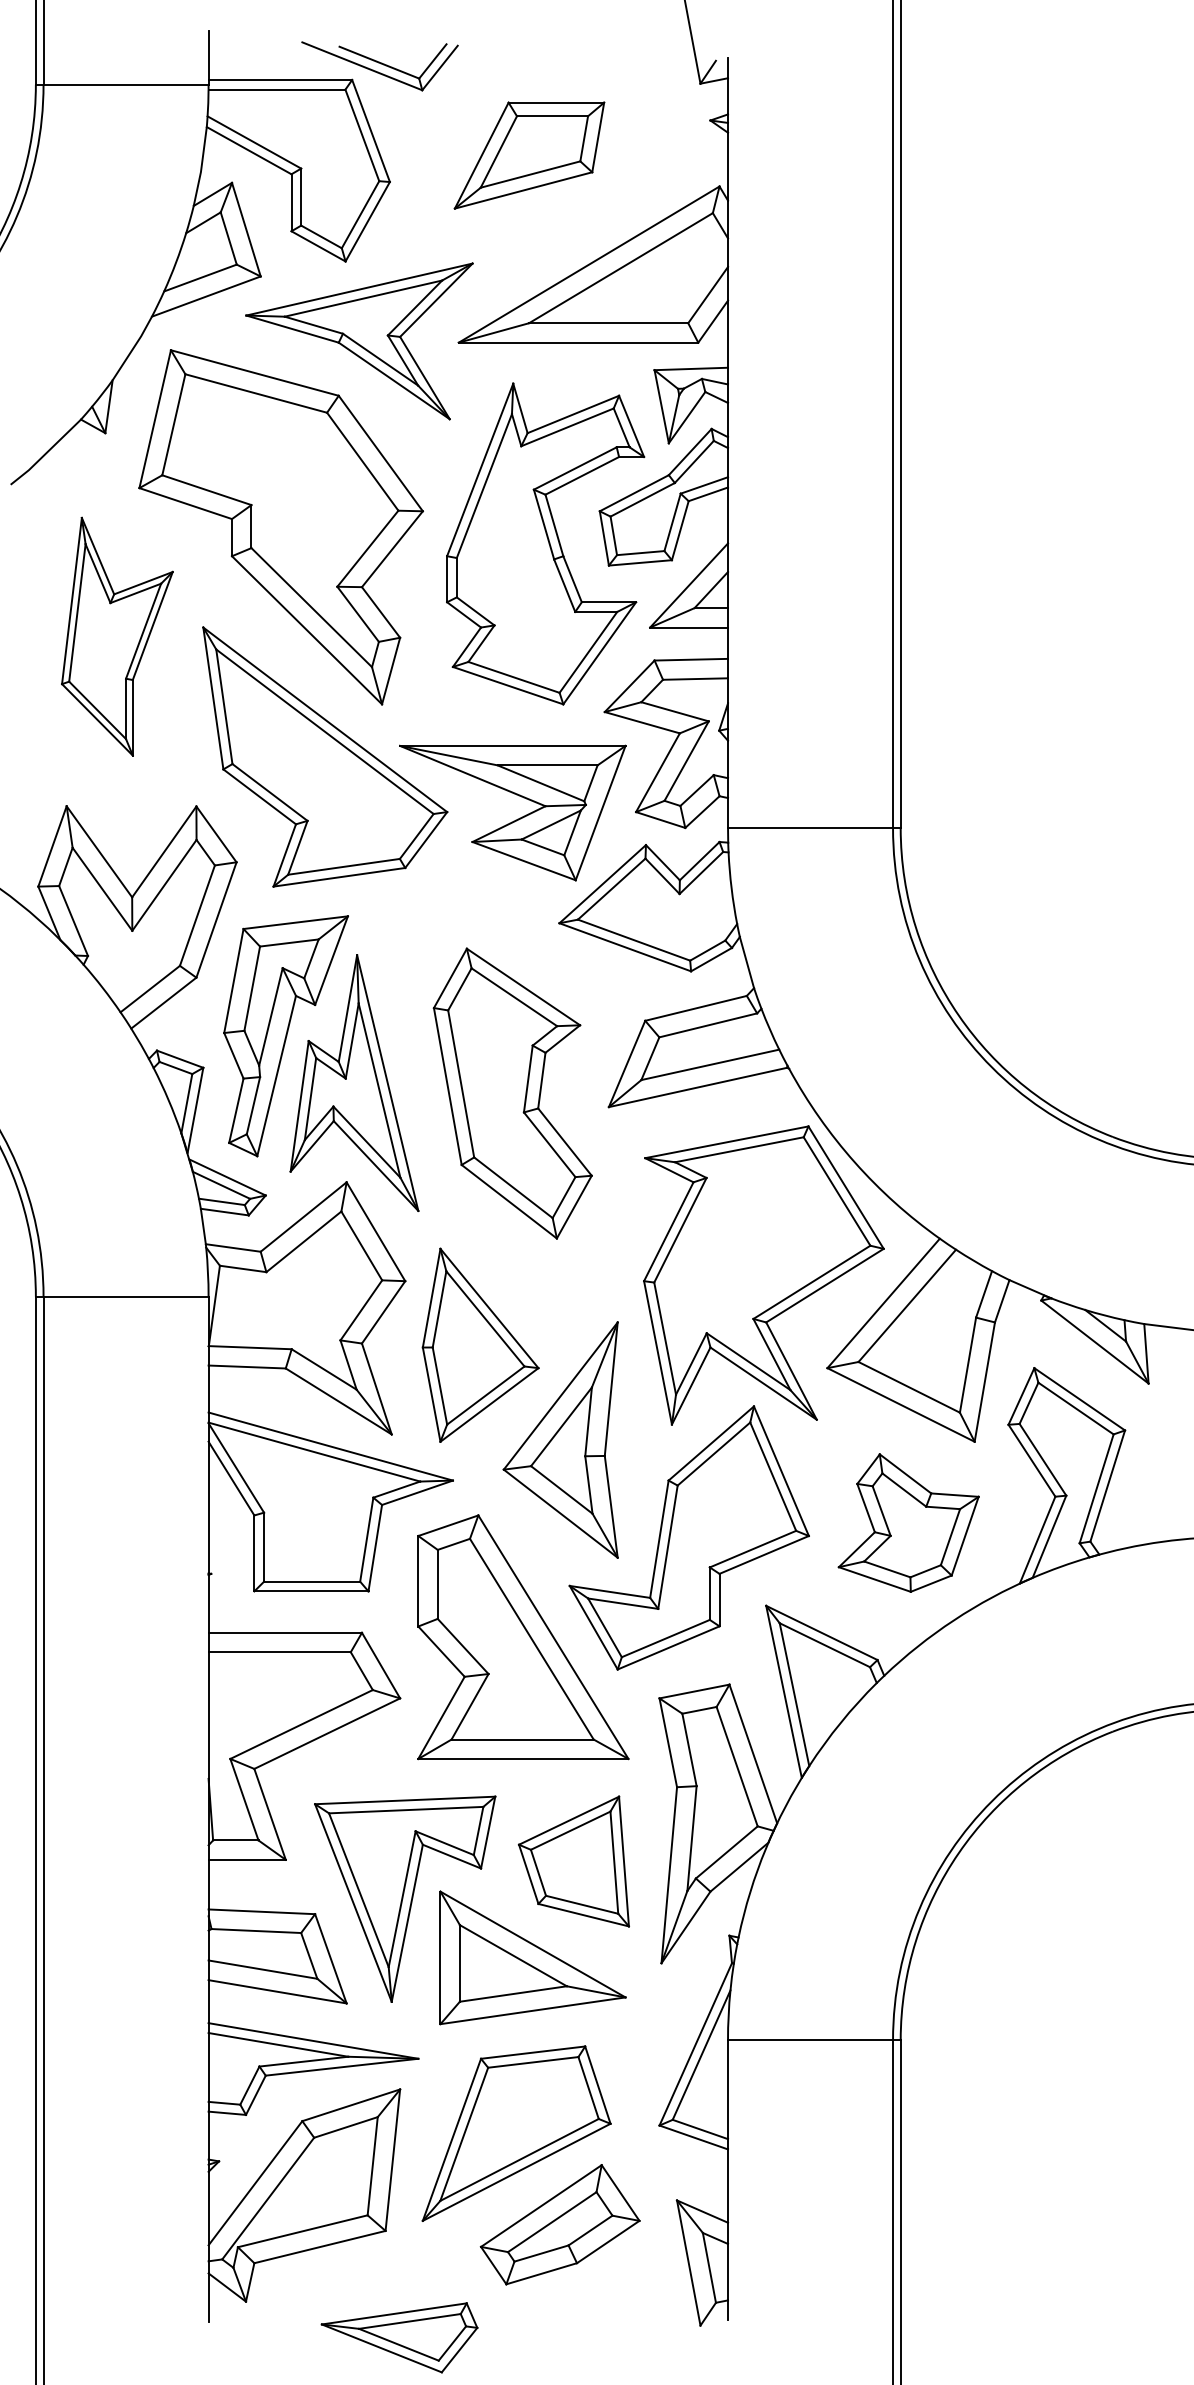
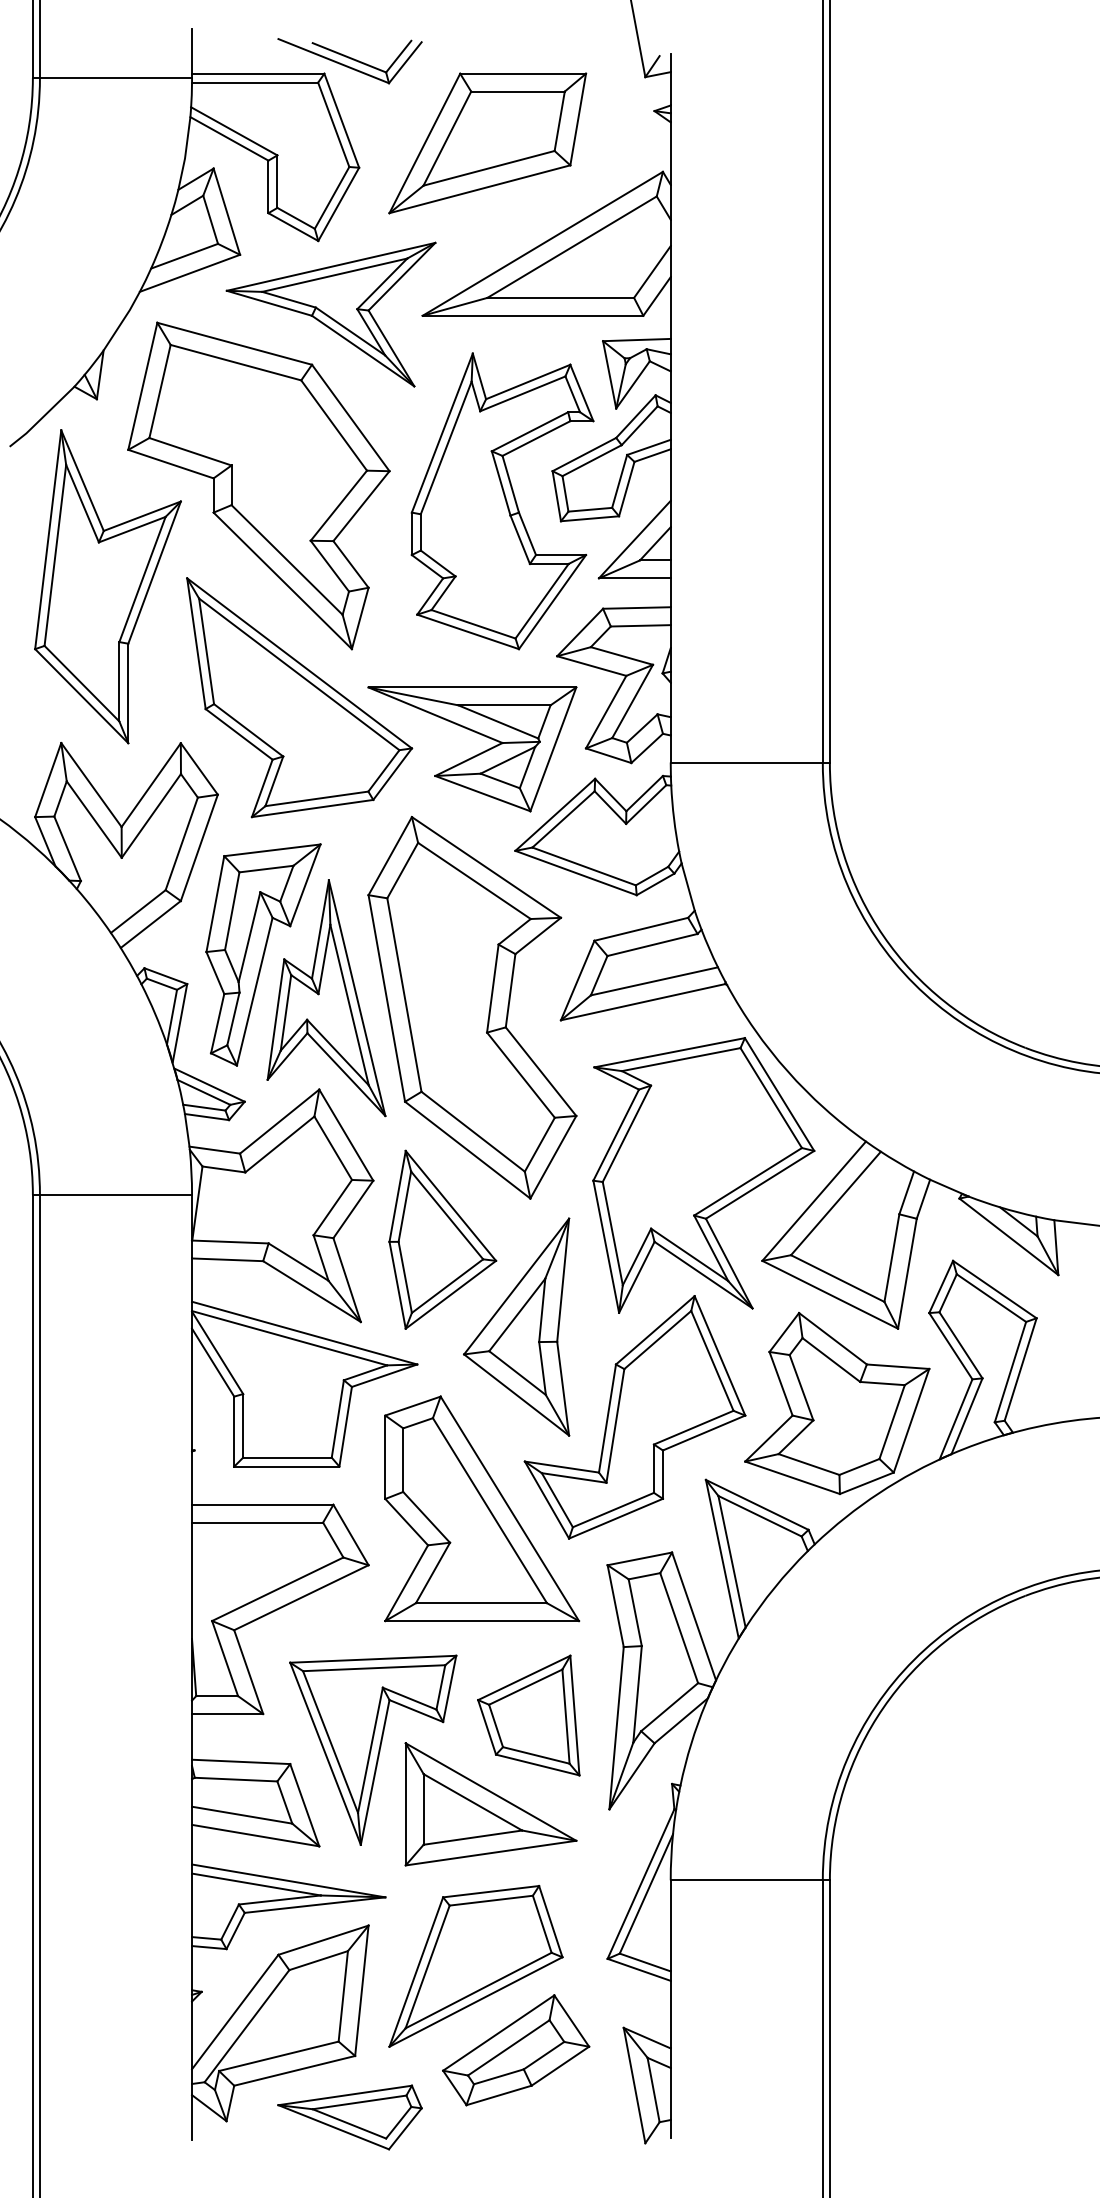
part: (529, 155) -> (487, 143), size x1.43
part: (116, 636) -> (107, 586), size x1.43
part: (512, 1093) -> (472, 1007), size x1.43
part: (908, 1522) -> (837, 1403), size x1.43
part: (398, 2337) -> (349, 2117), moved

